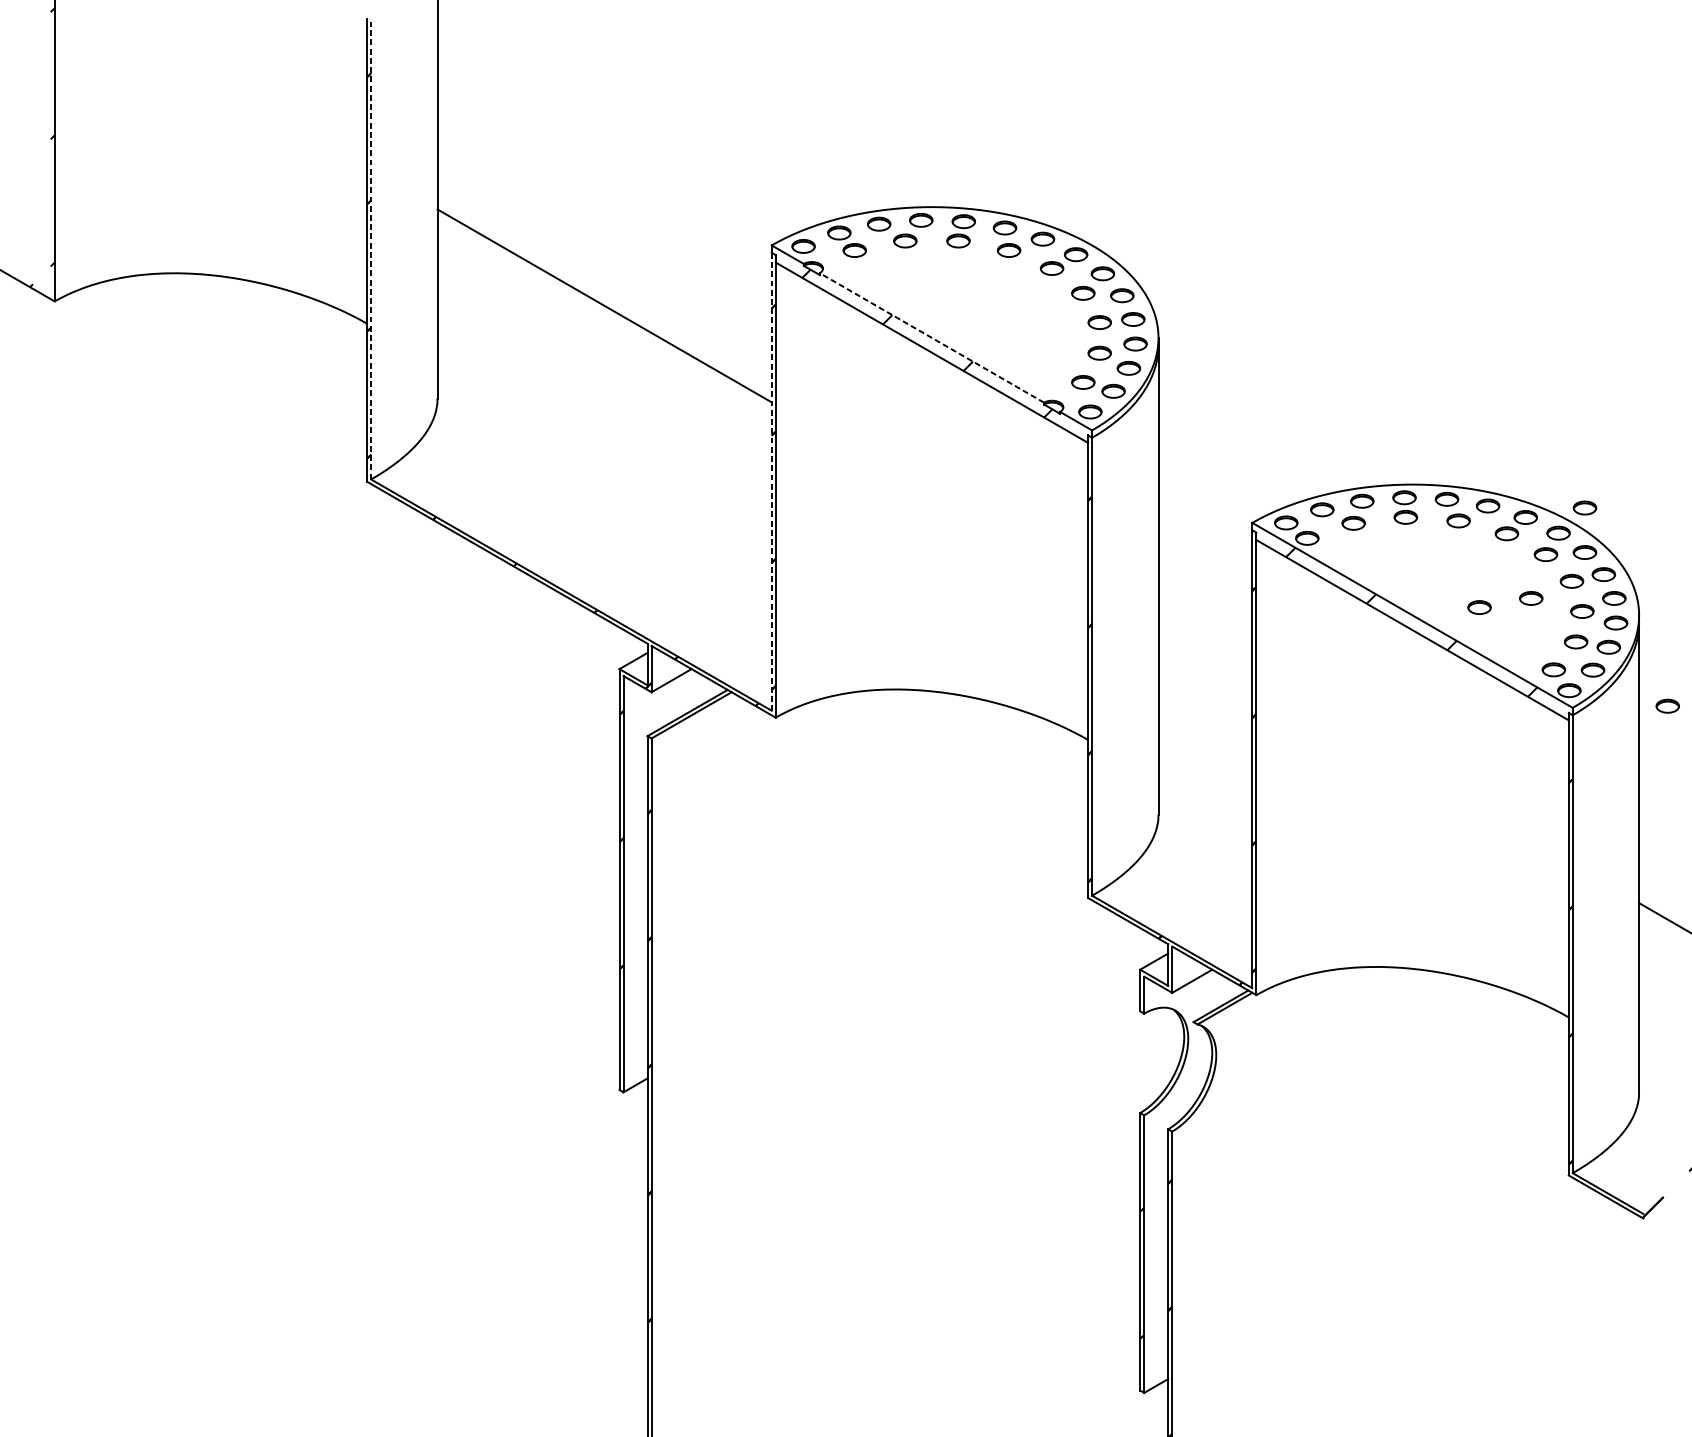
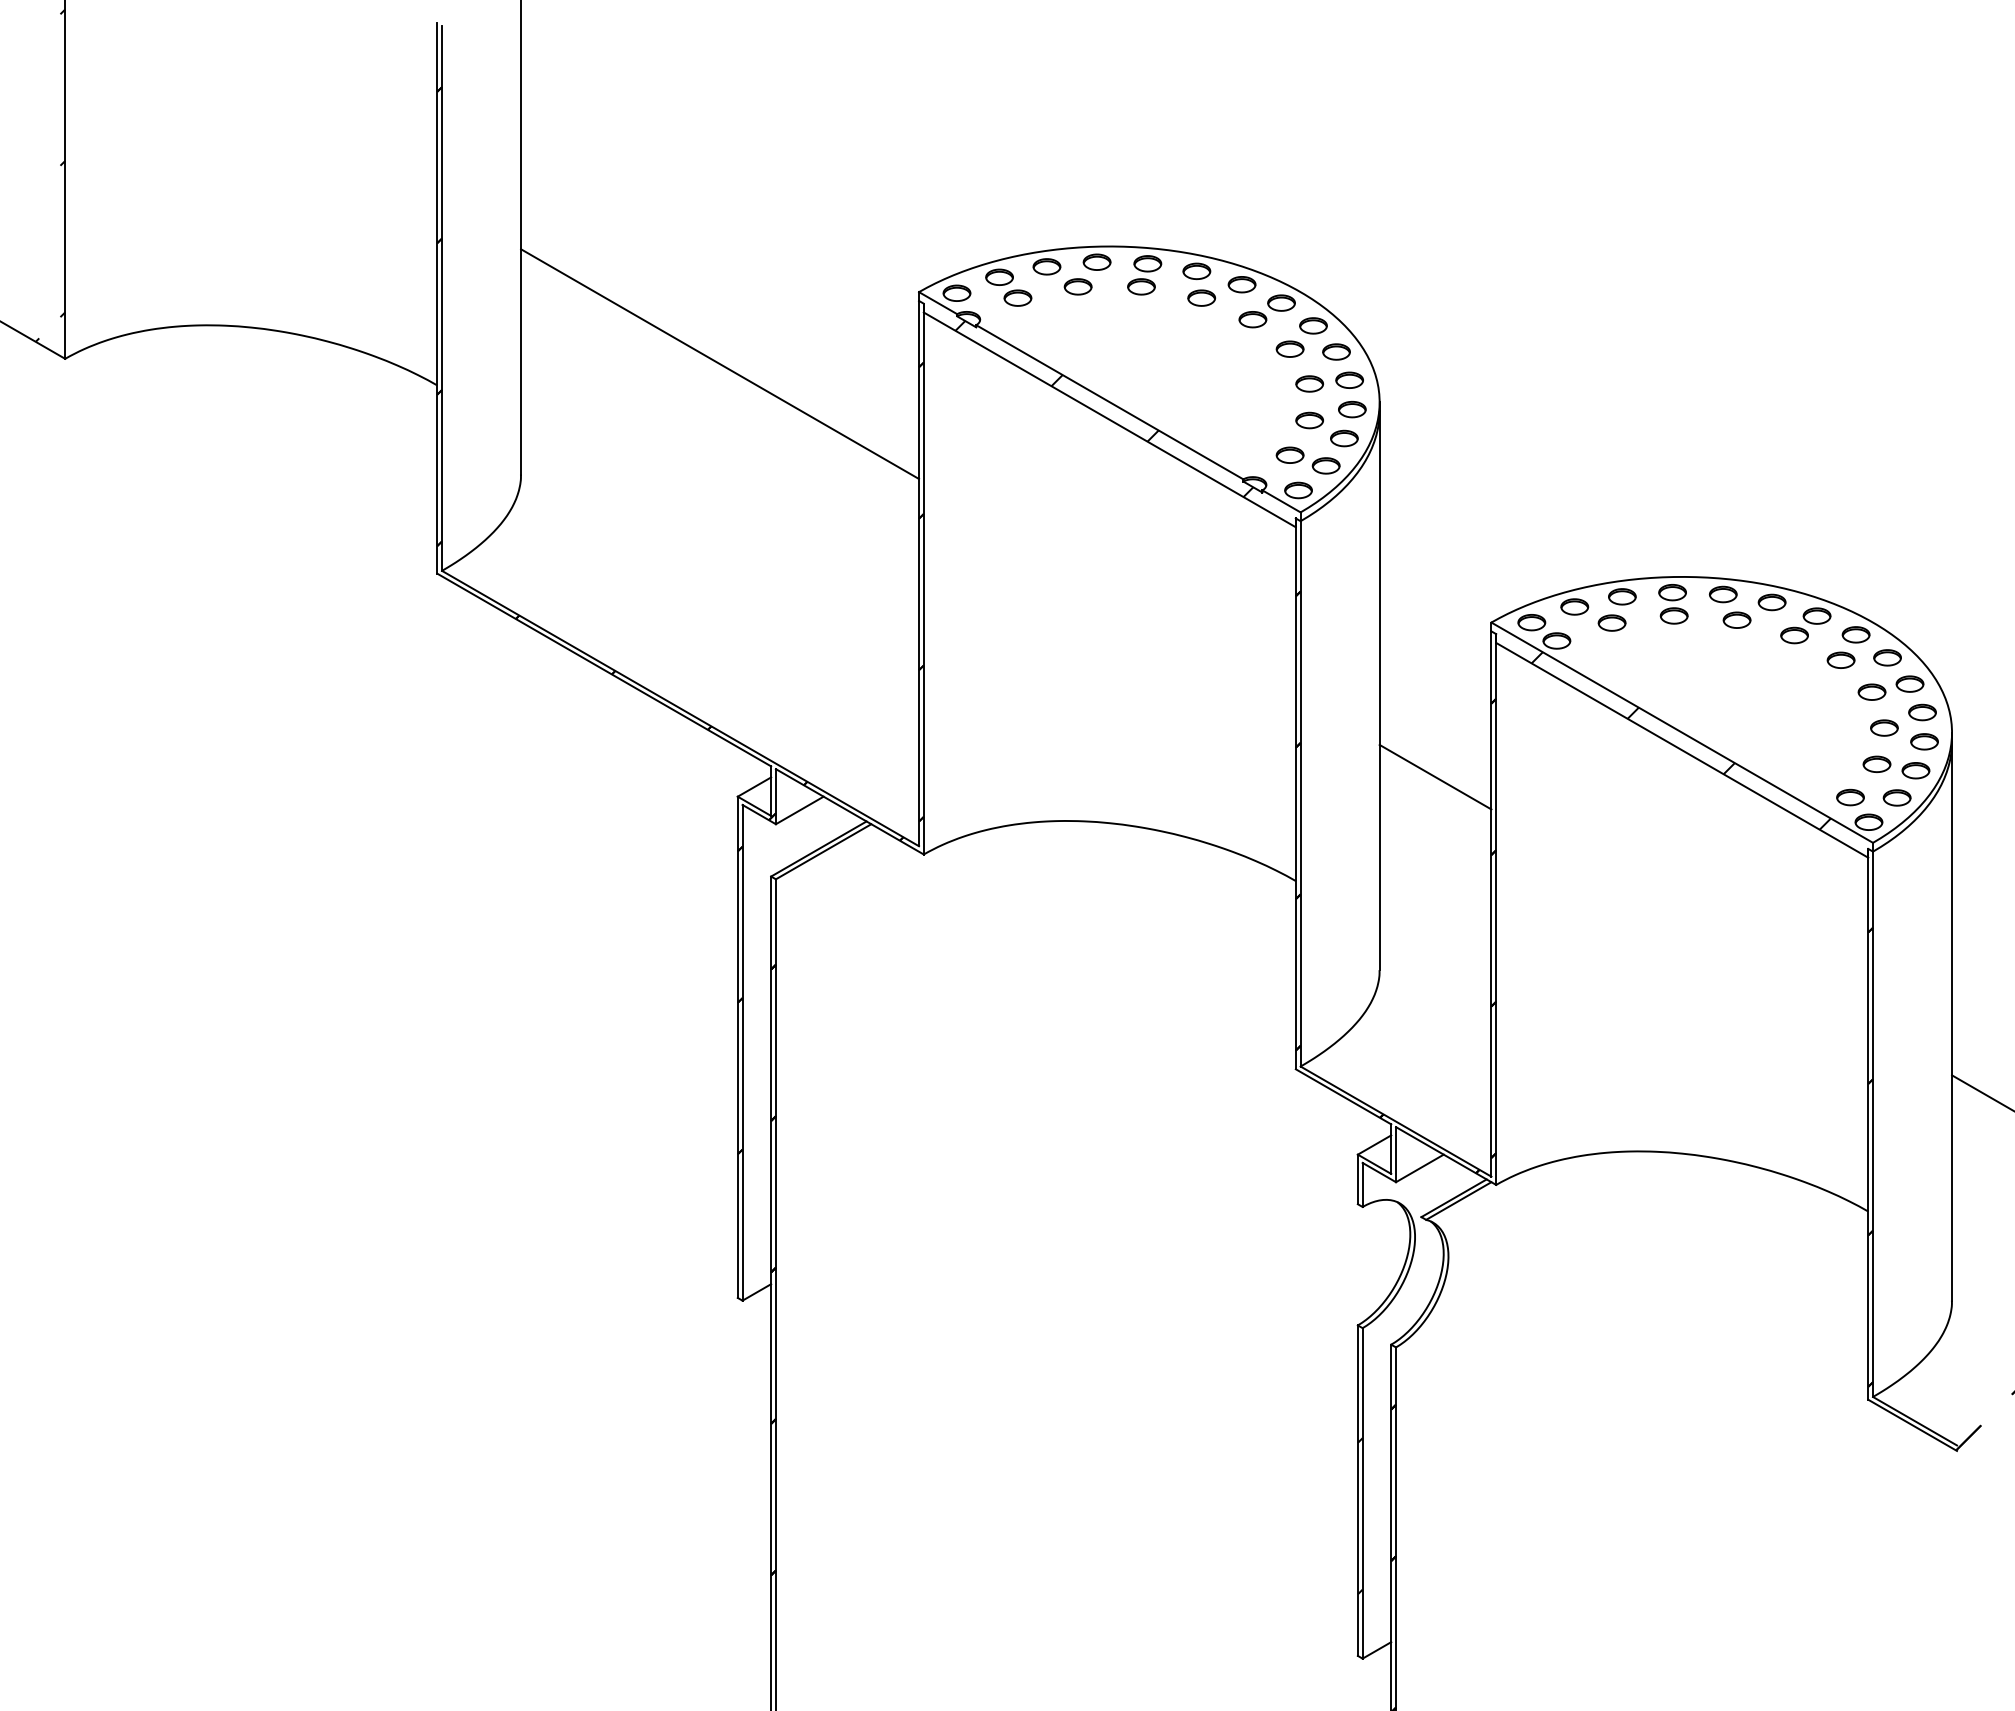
line: (371, 250) -> (442, 298), dashed -> solid
line: (931, 338) -> (1109, 402), dashed -> solid
line: (772, 481) -> (919, 573), dashed -> solid
part: (1584, 507) -> (1887, 604), removed
part: (1531, 598) -> (1823, 712), removed
part: (1479, 606) -> (1761, 722), removed
line: (1205, 652) -> (1435, 776), added
part: (1667, 705) -> (1985, 840), removed

